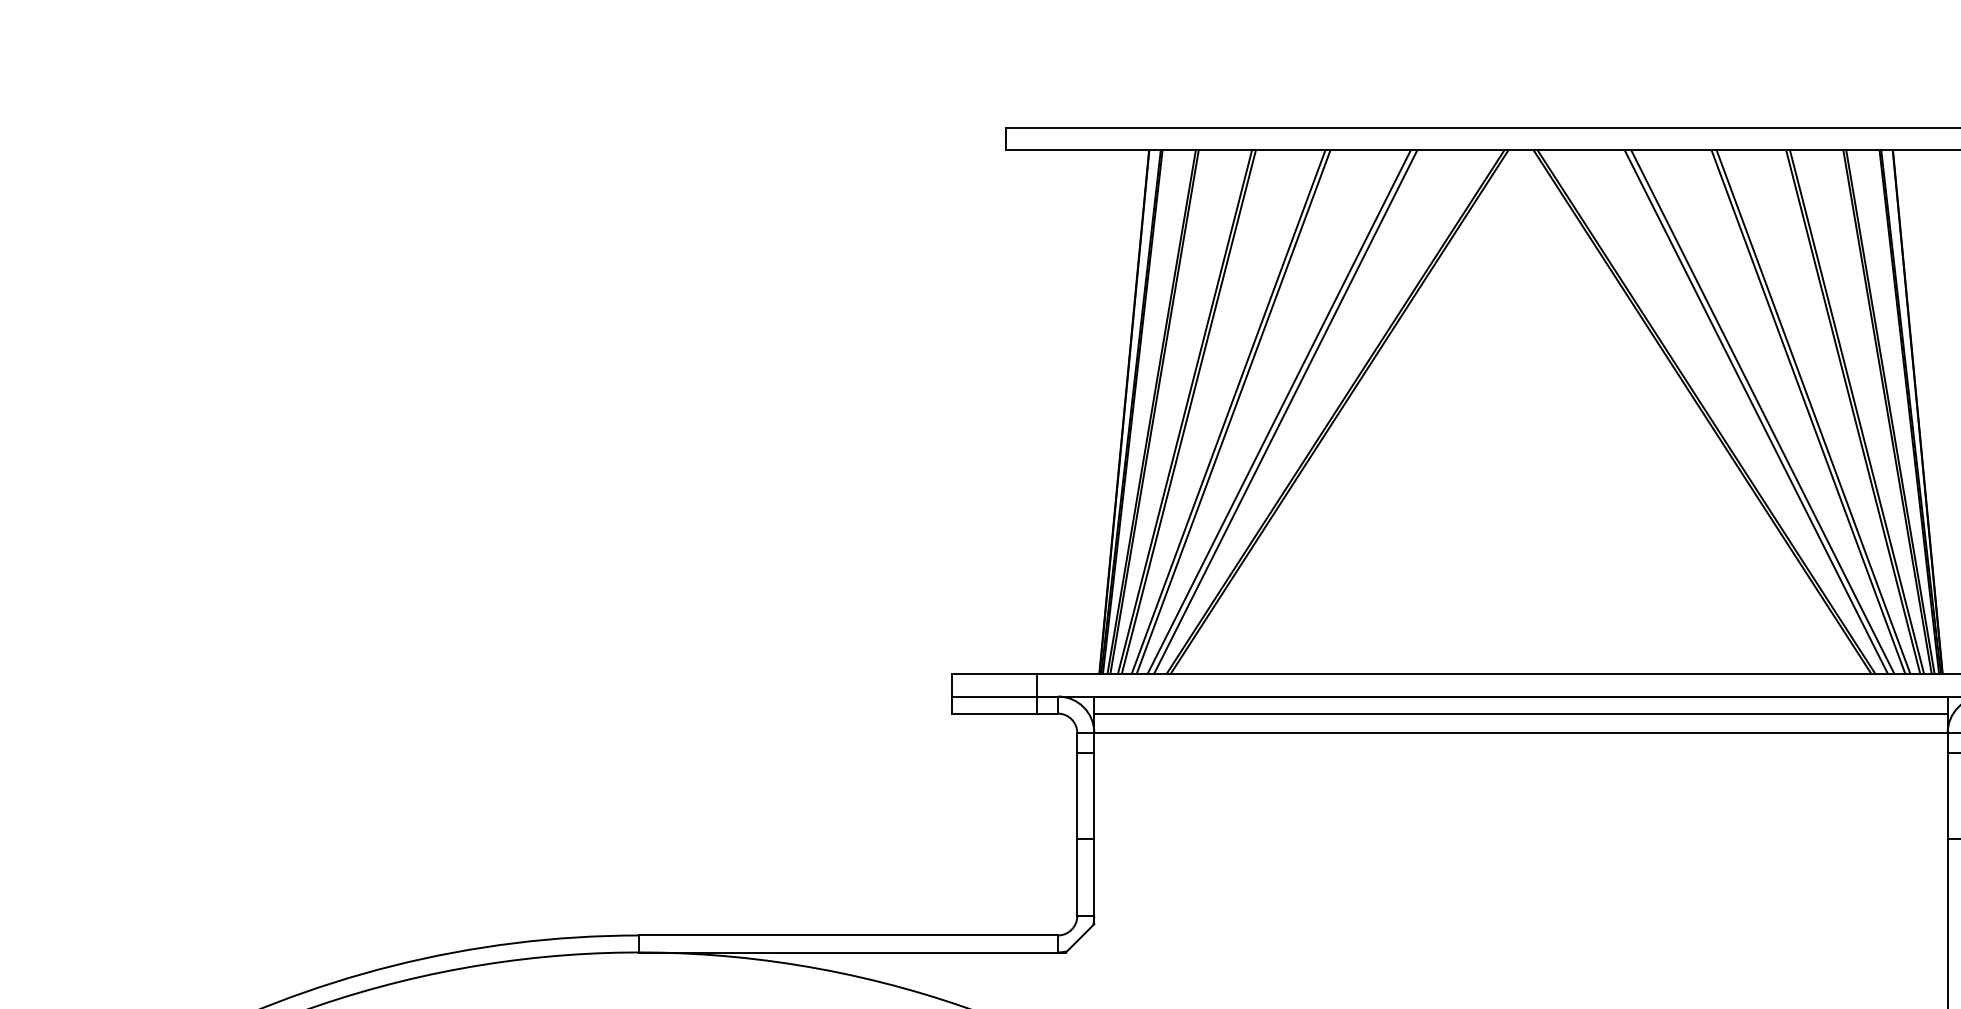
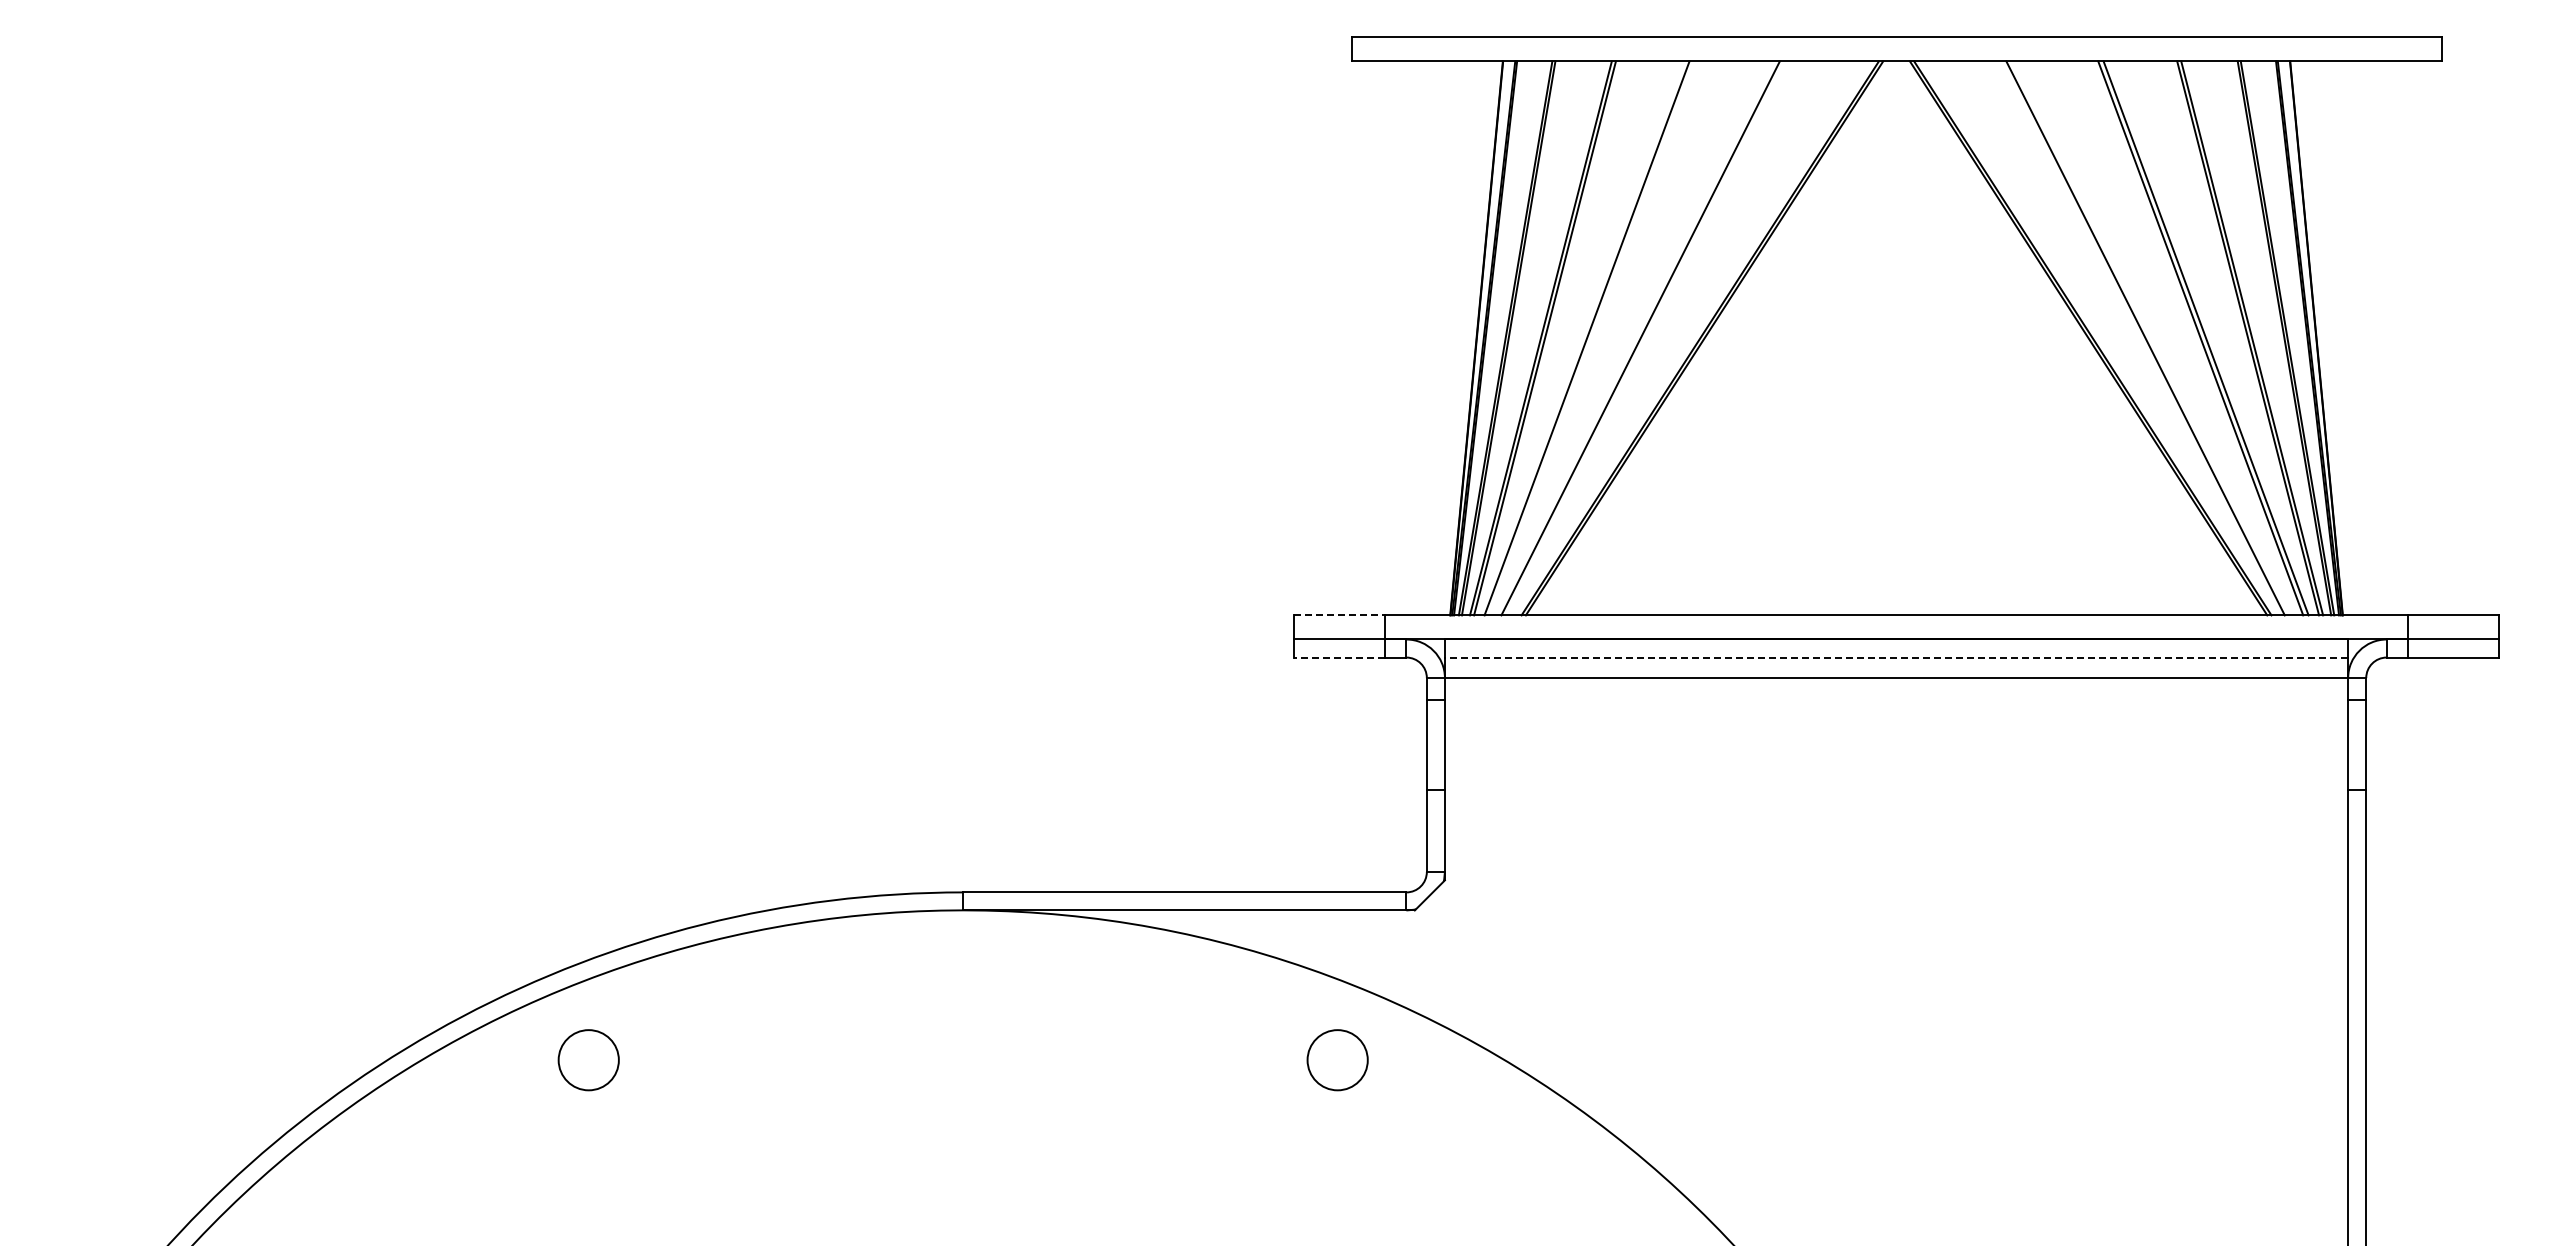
line: (1232, 412) -> (1591, 338), removed
line: (1285, 412) -> (1647, 338), removed
line: (1762, 412) -> (2152, 338), removed
line: (995, 673) -> (1340, 615), solid -> dashed
line: (994, 713) -> (1339, 657), solid -> dashed
line: (1520, 713) -> (1896, 657), solid -> dashed

